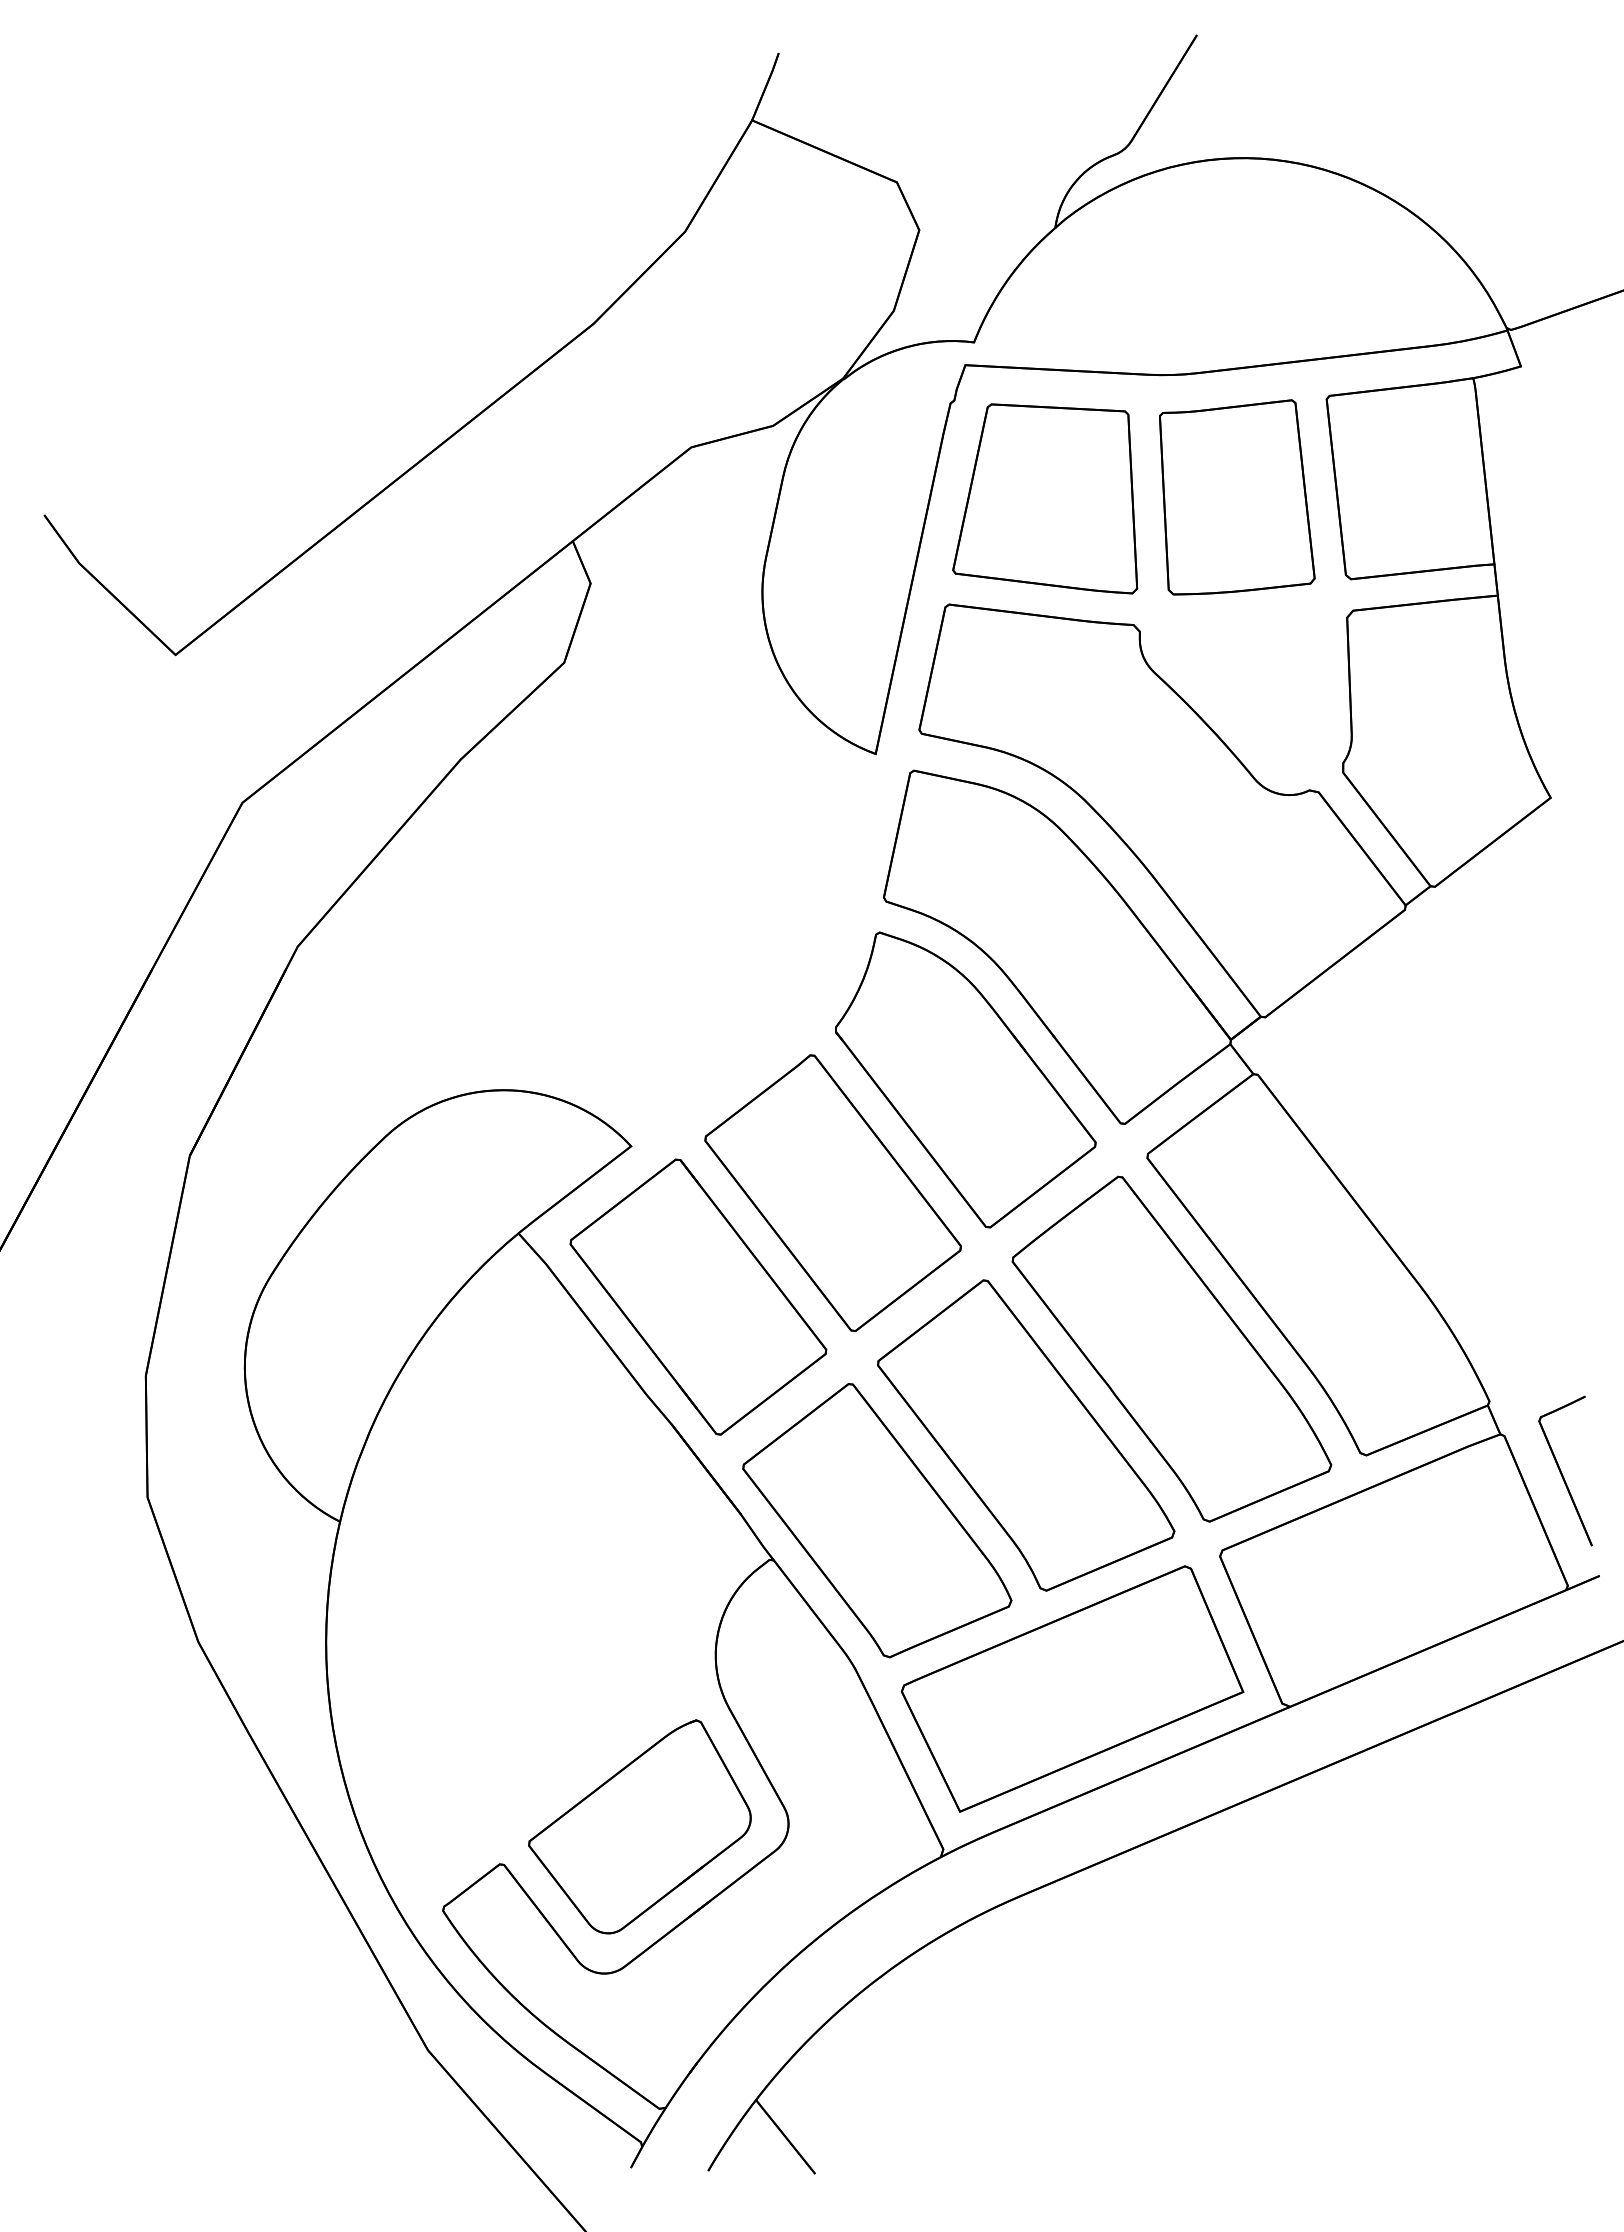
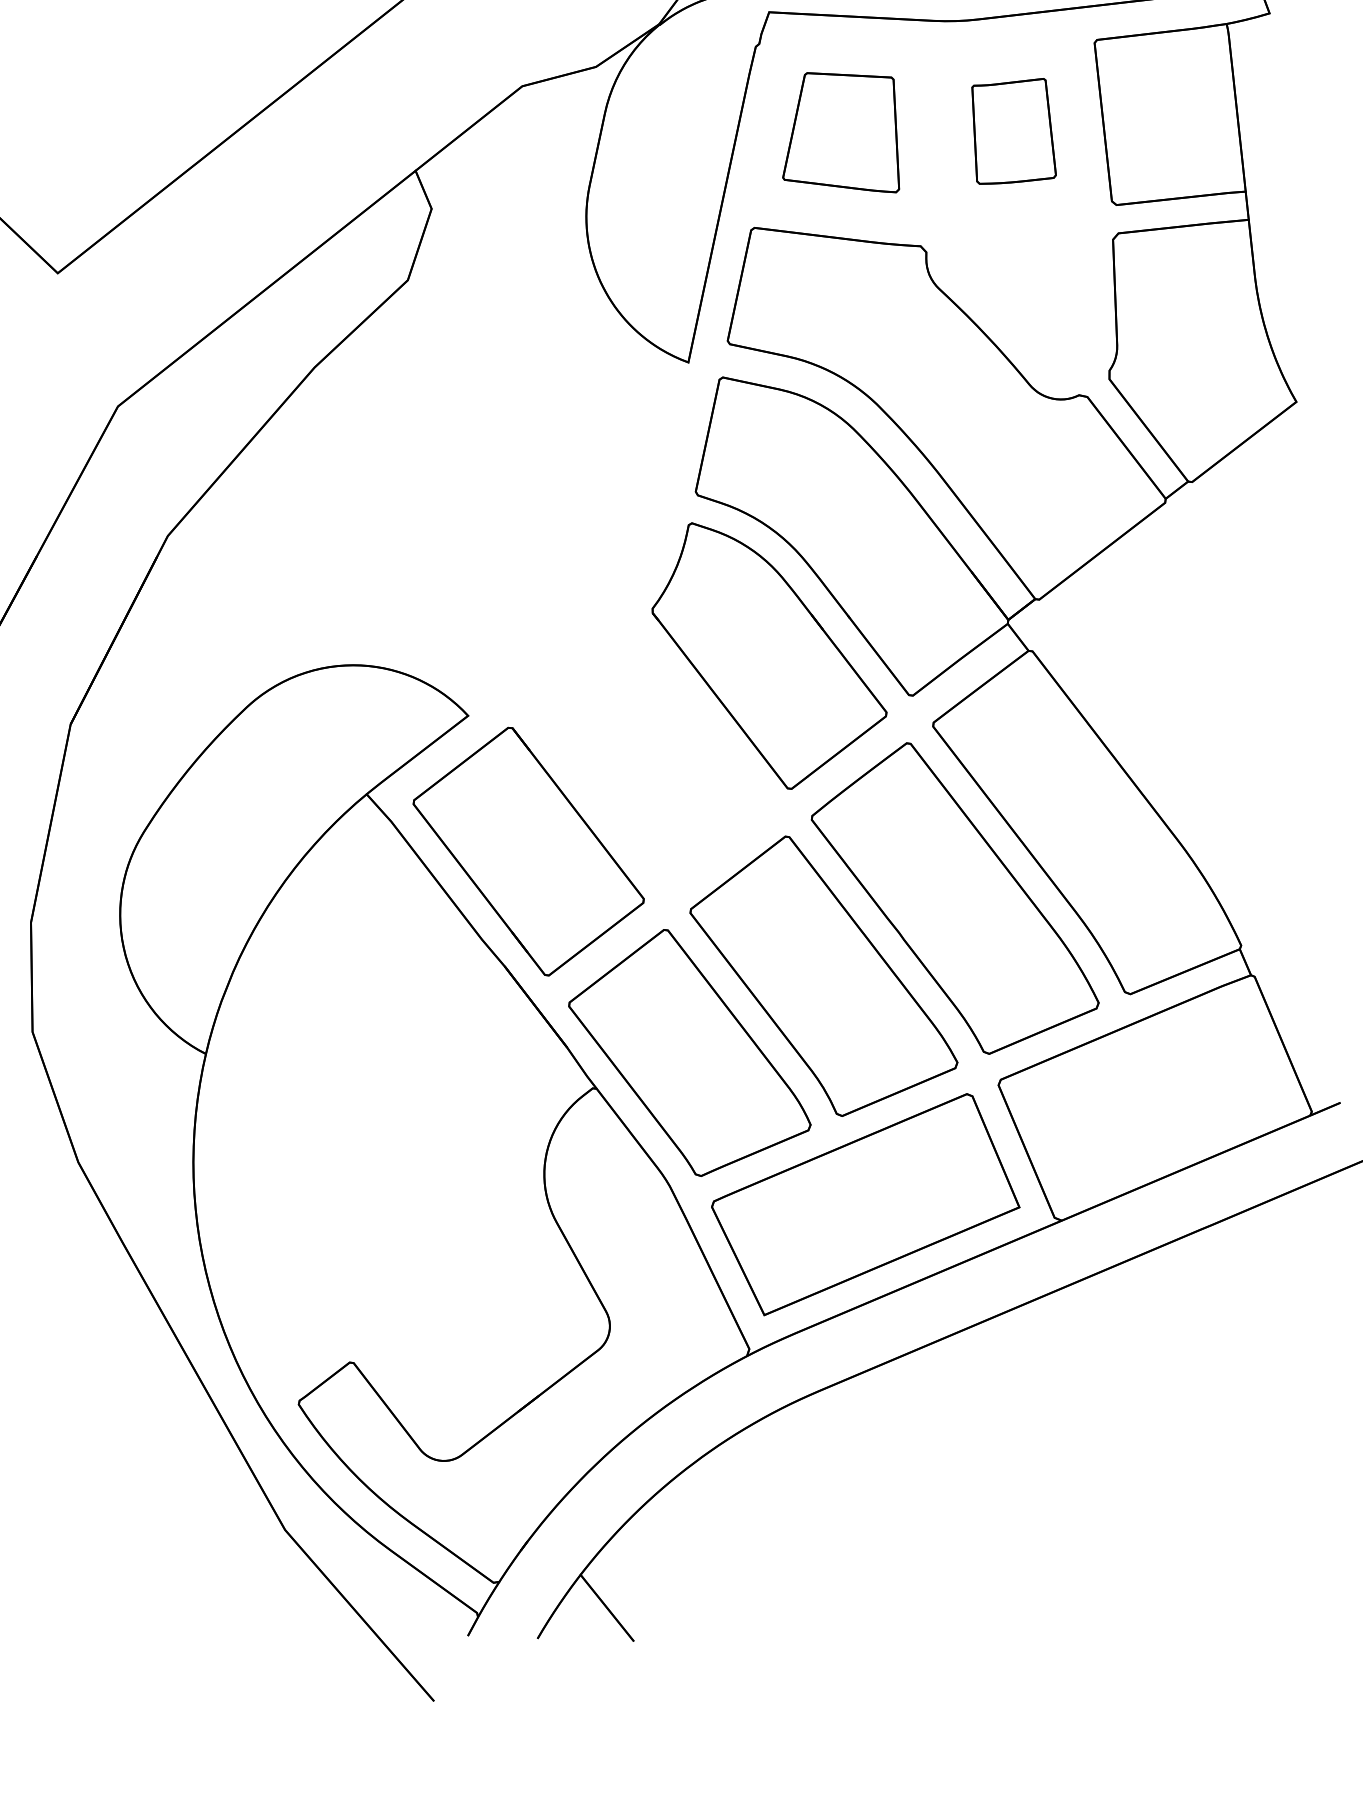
part: (1237, 497) -> (1014, 131), size x0.6
part: (1045, 498) -> (841, 132), size x0.7
part: (832, 1192) -> (649, 757), removed
part: (1565, 1470) -> (1309, 1007), removed
part: (639, 1826) -> (475, 1328), removed

